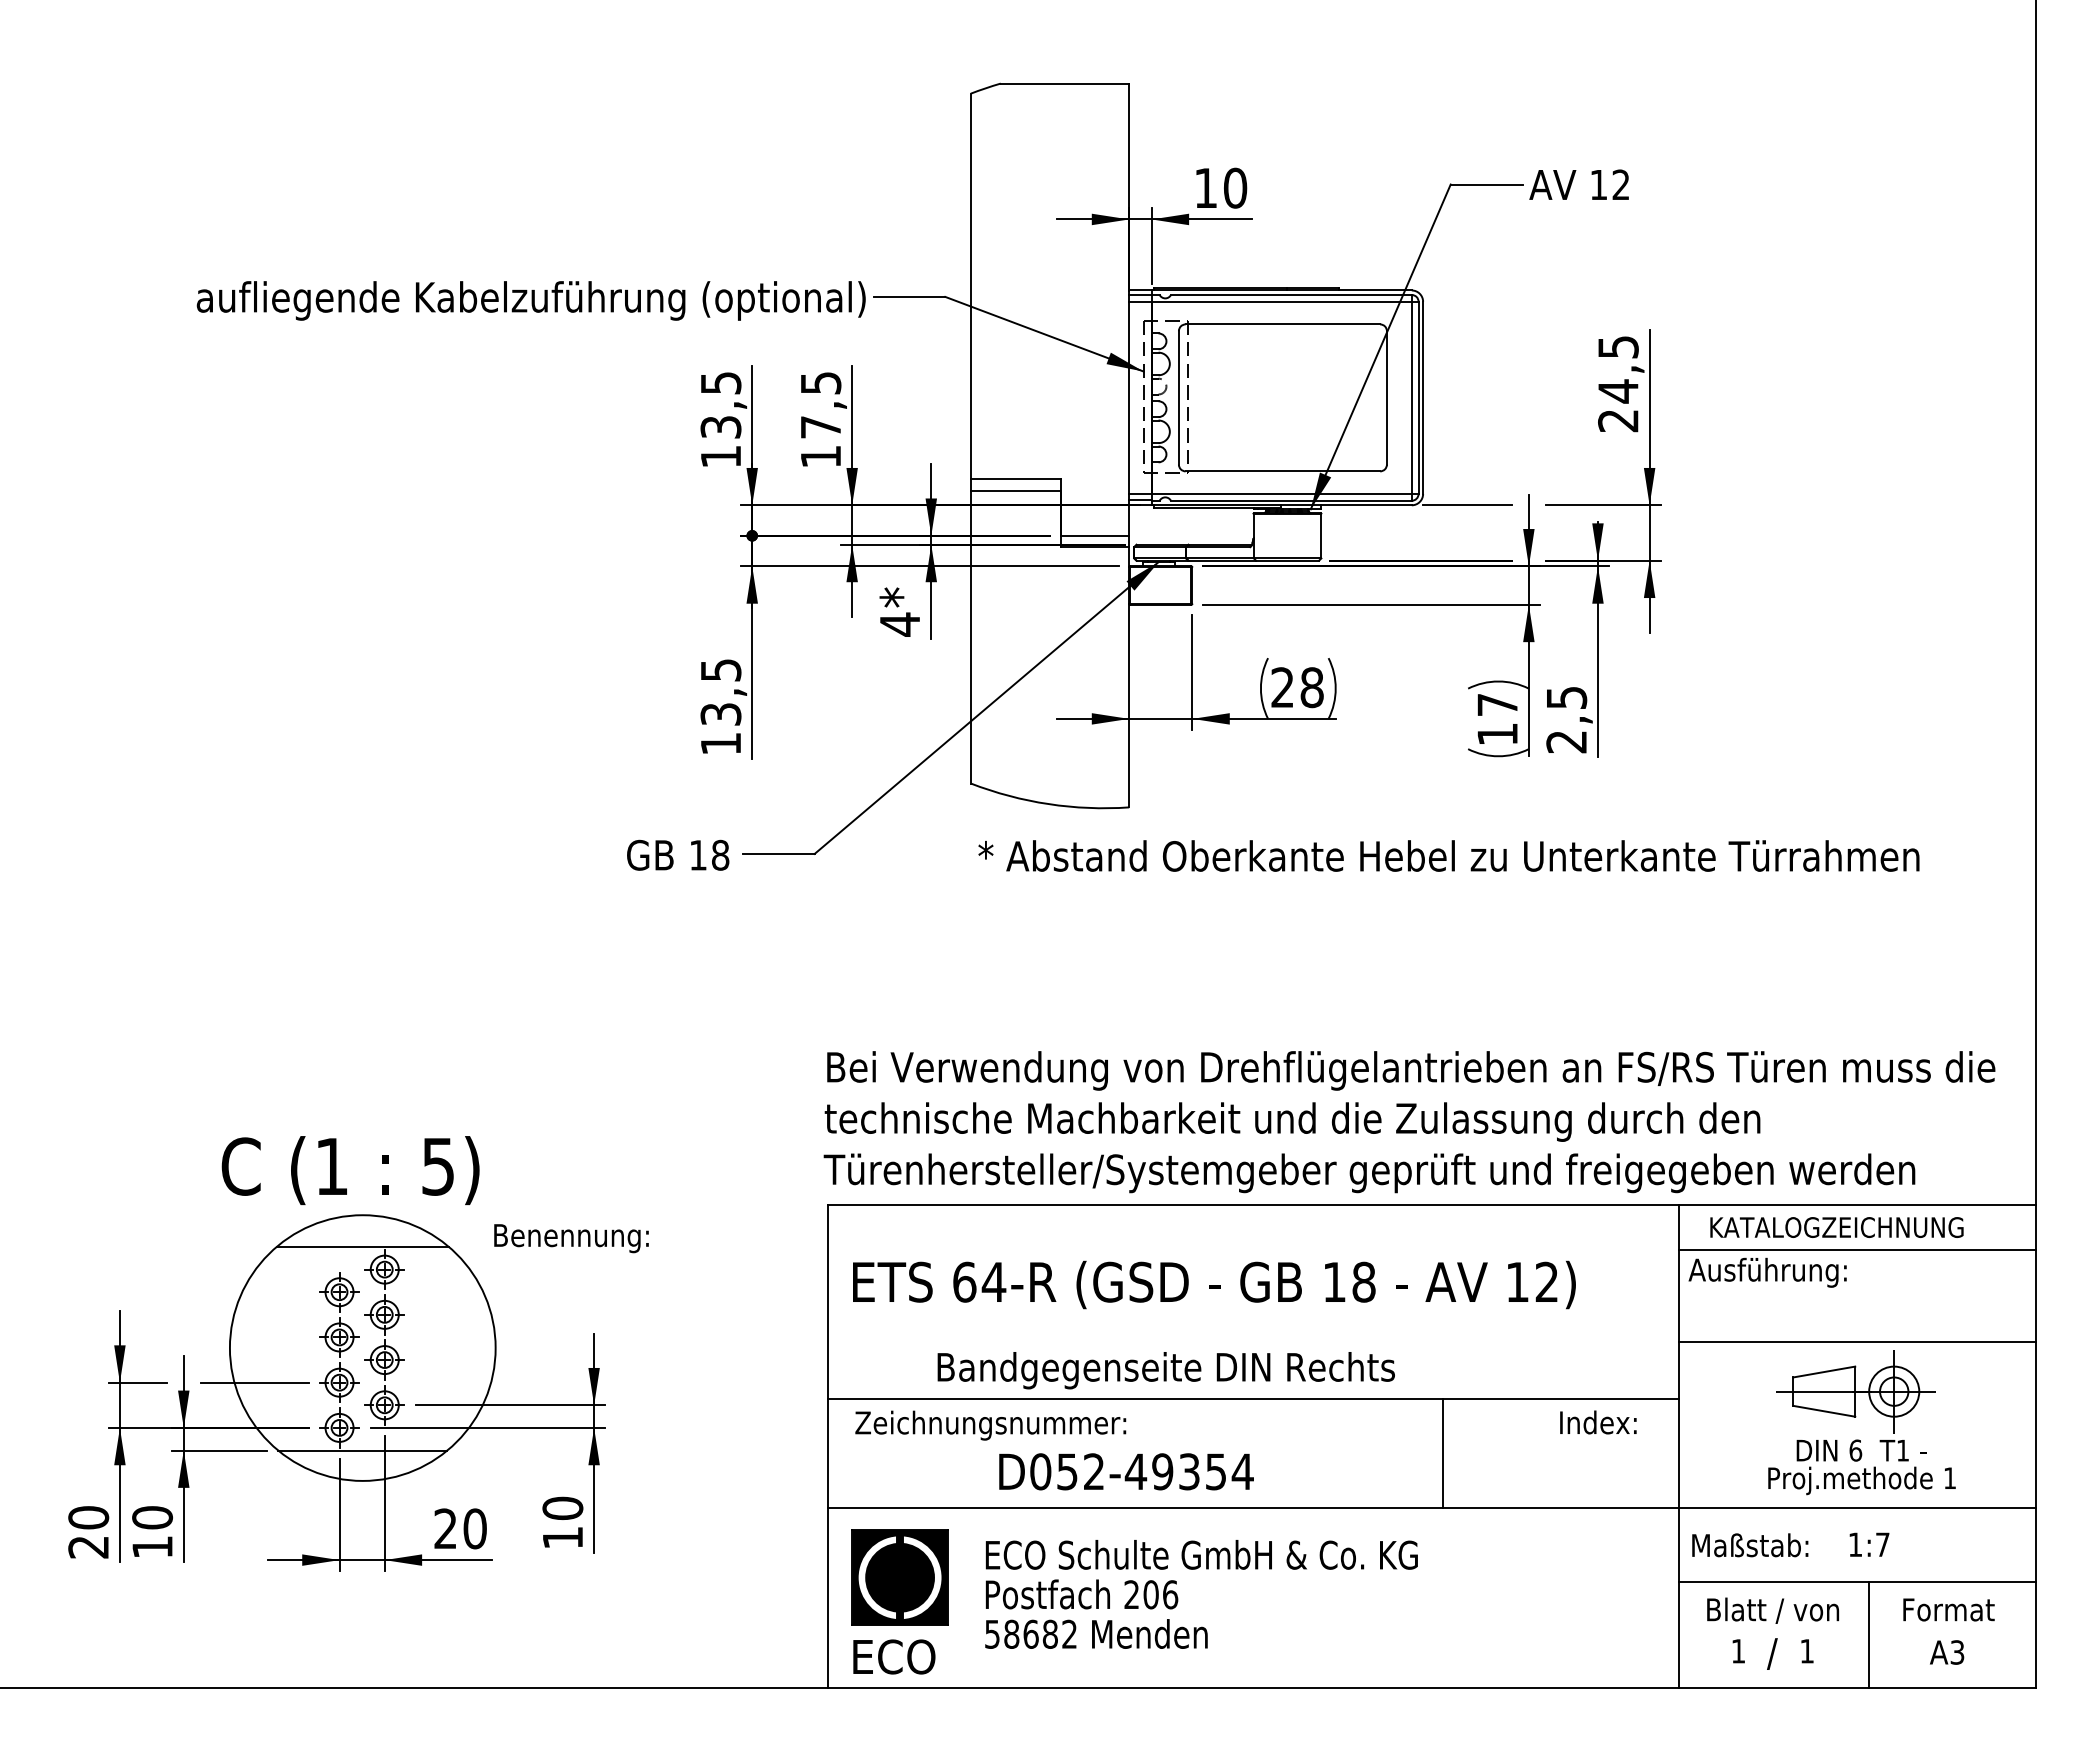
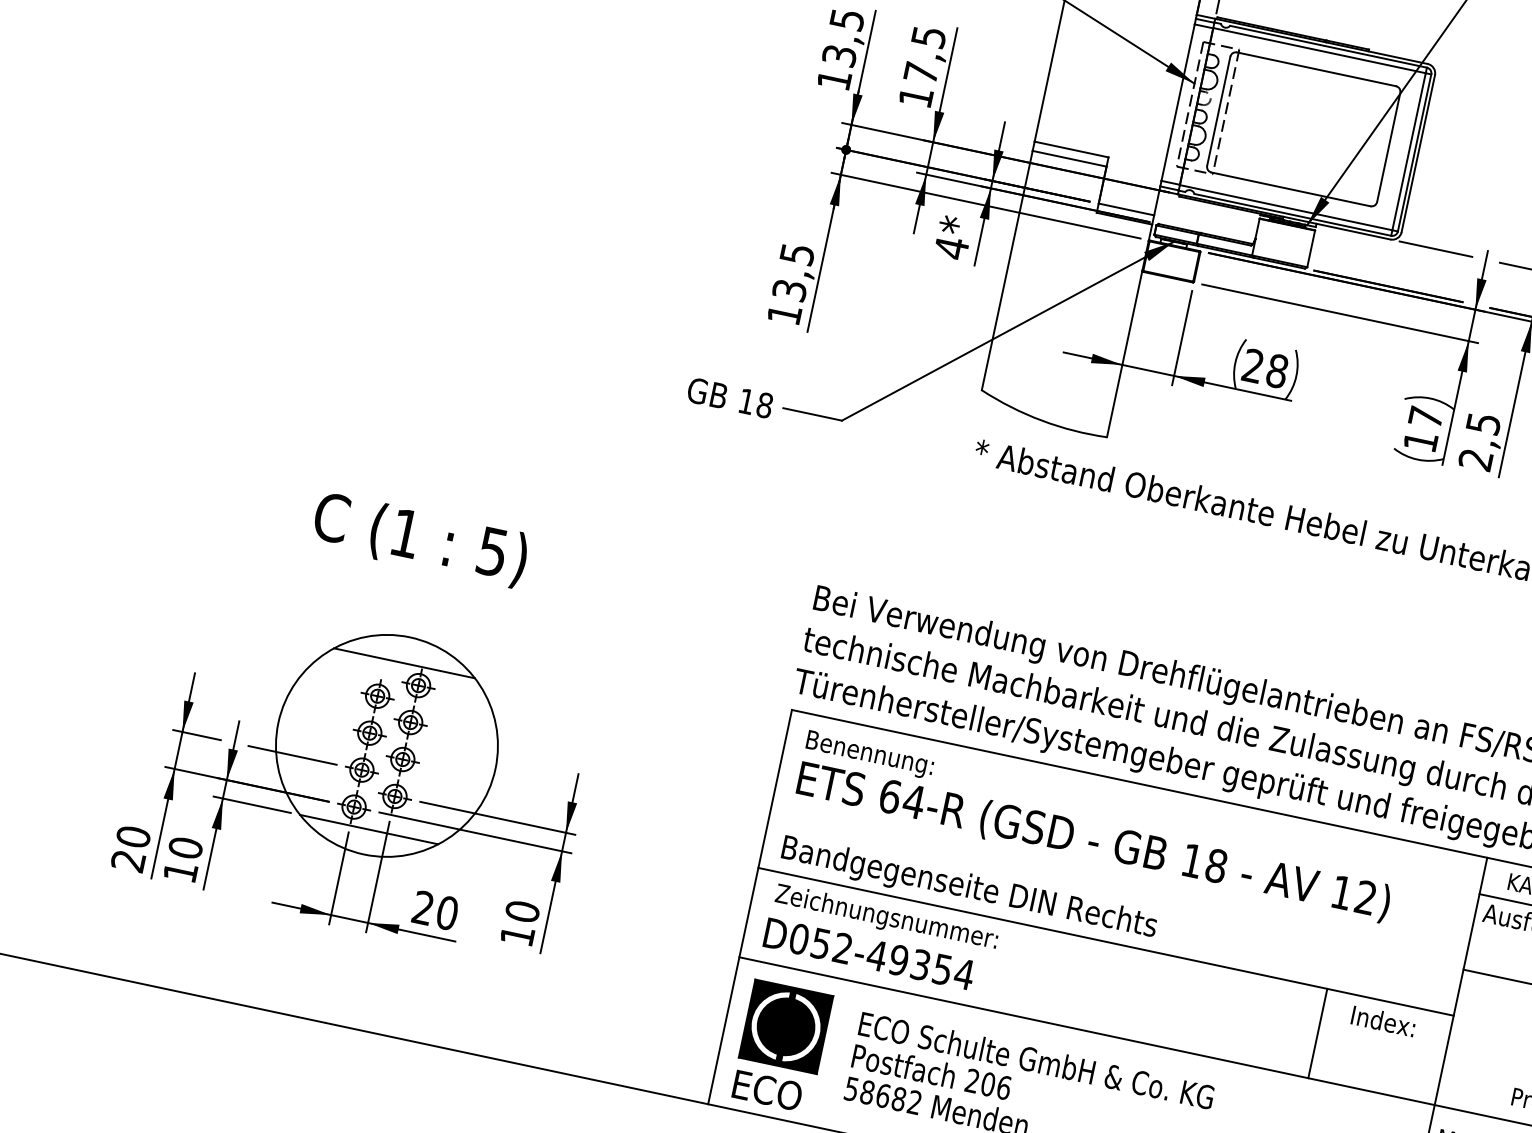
text: (350, 1170) -> (420, 539), moved
text: (571, 1238) -> (869, 754), moved
text: (1165, 1370) -> (968, 888), moved
line: (1443, 1452) -> (1317, 1032), moved
text: (1126, 1471) -> (869, 953), moved

